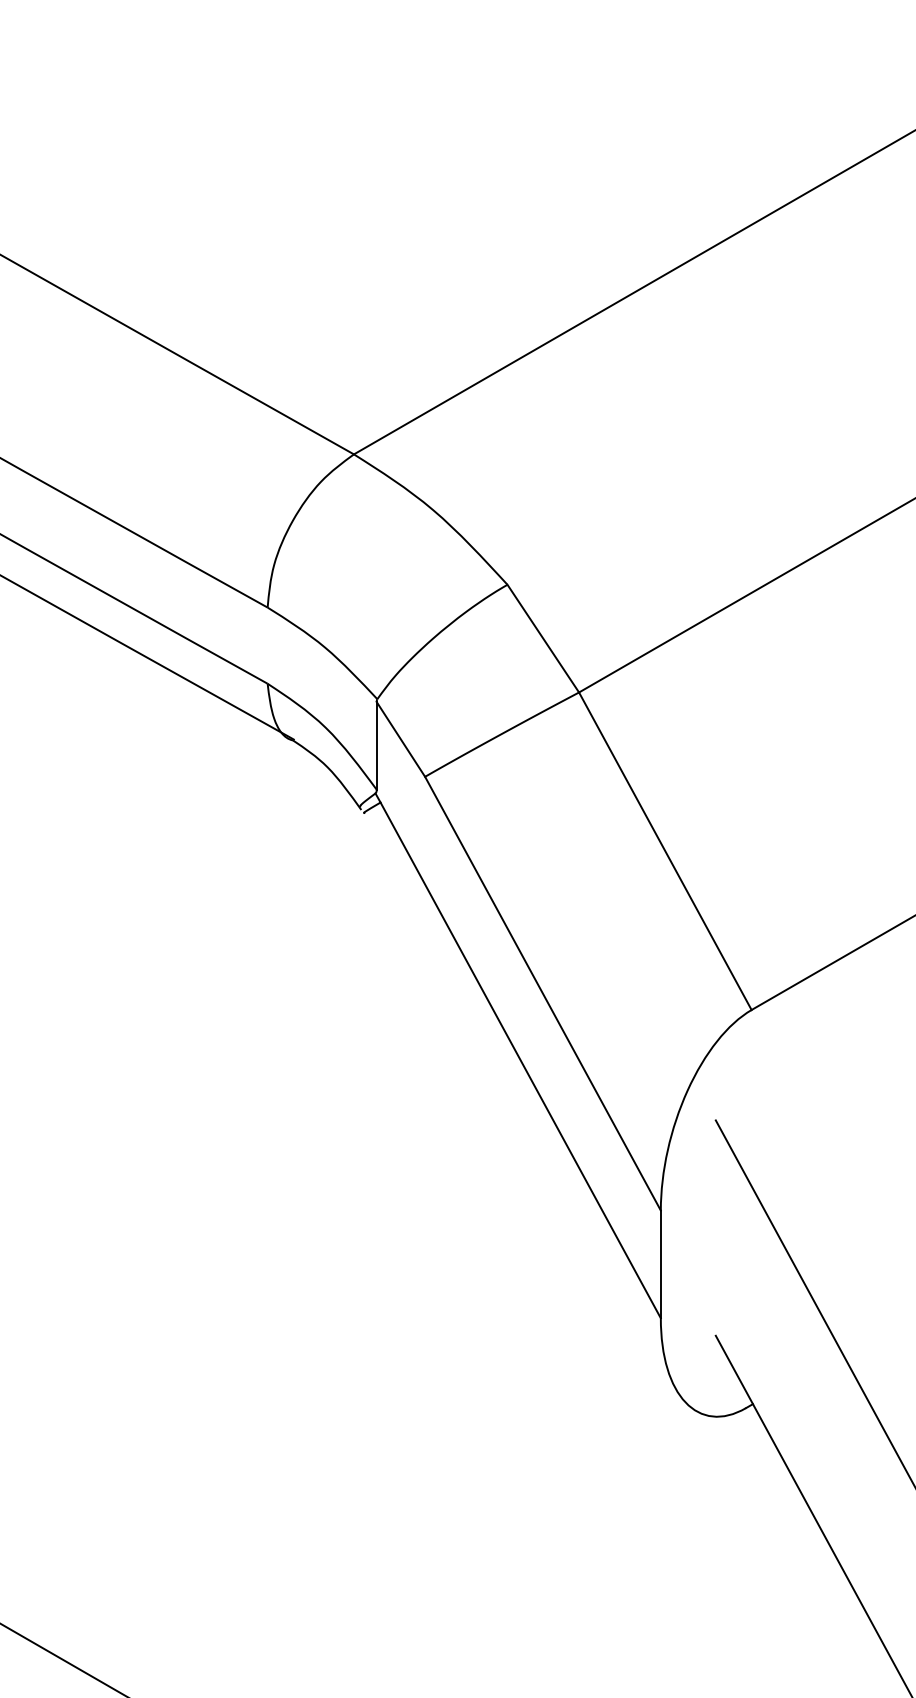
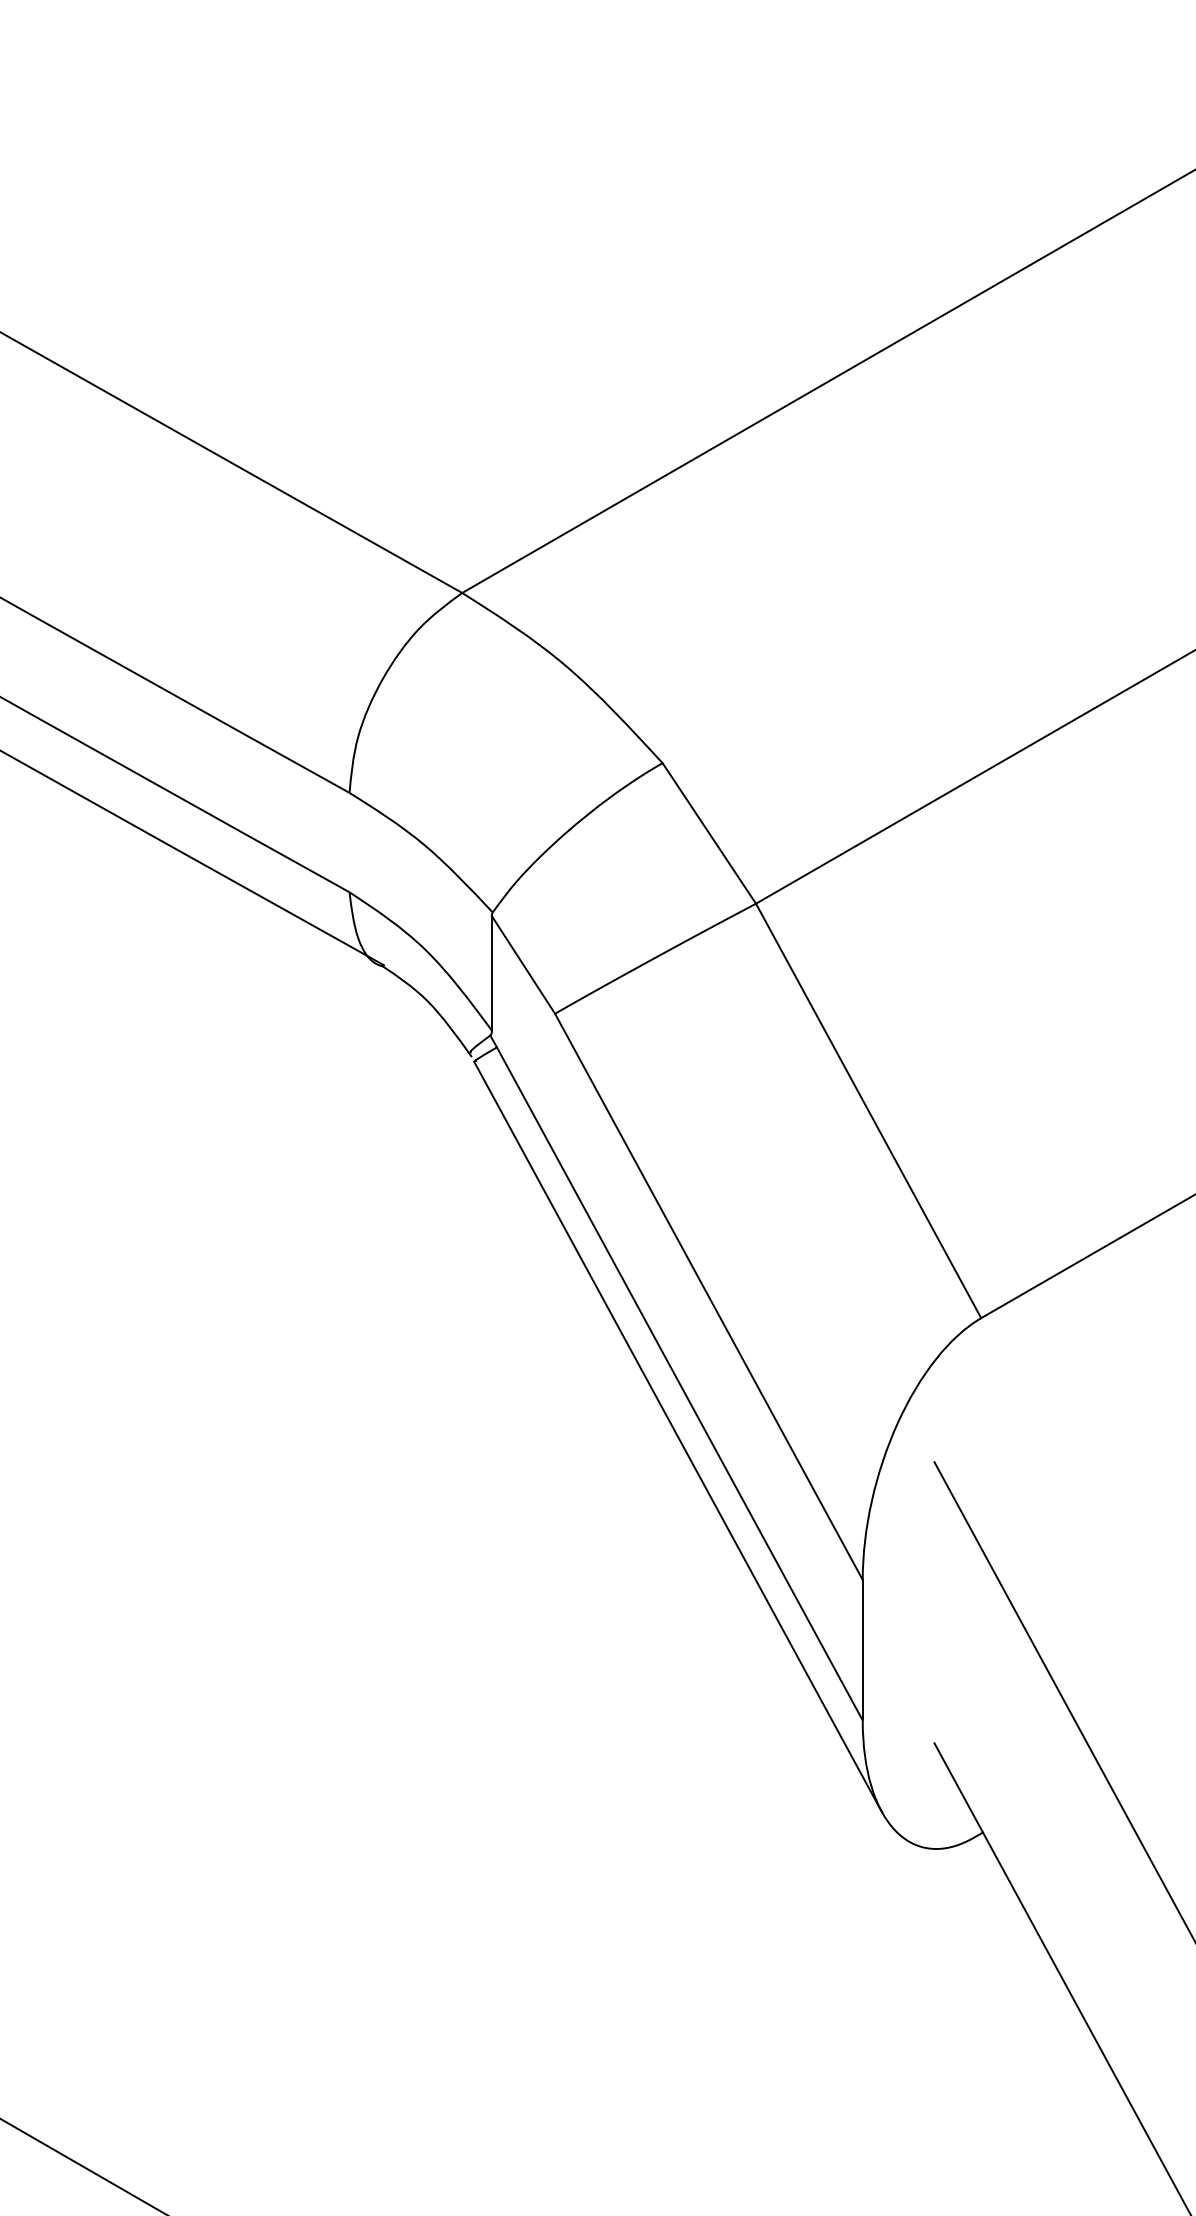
line: (518, 1100) -> (677, 1436), added

